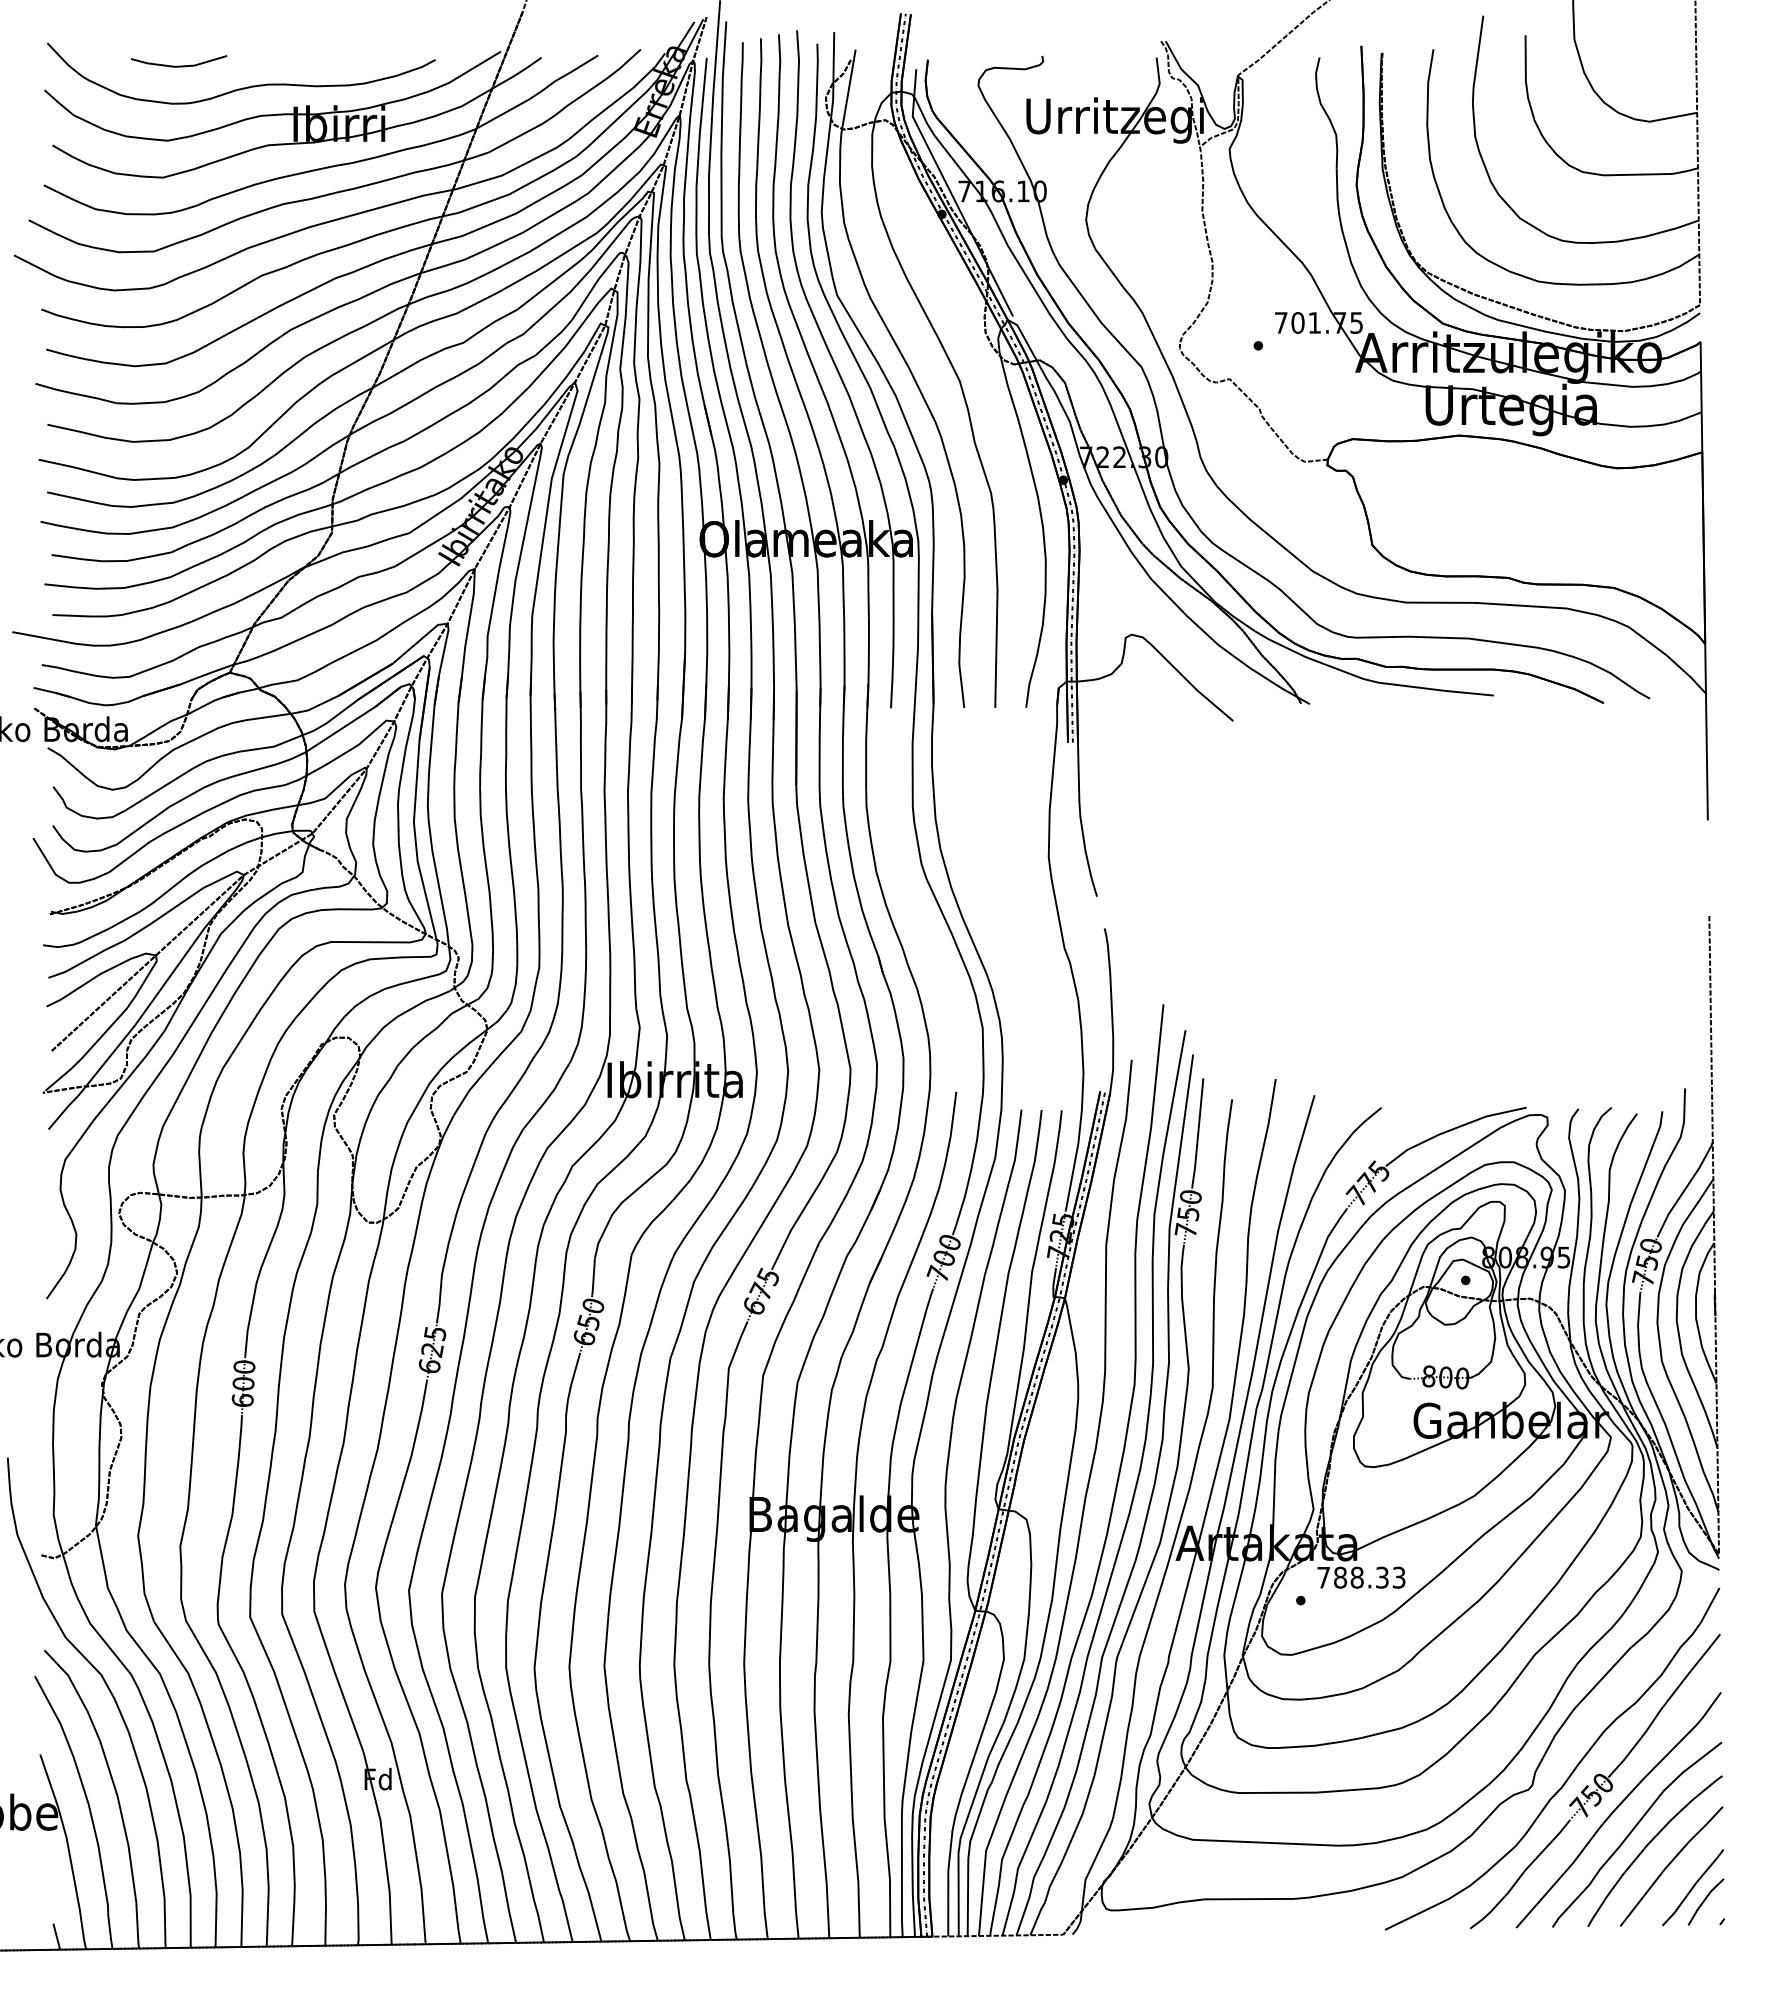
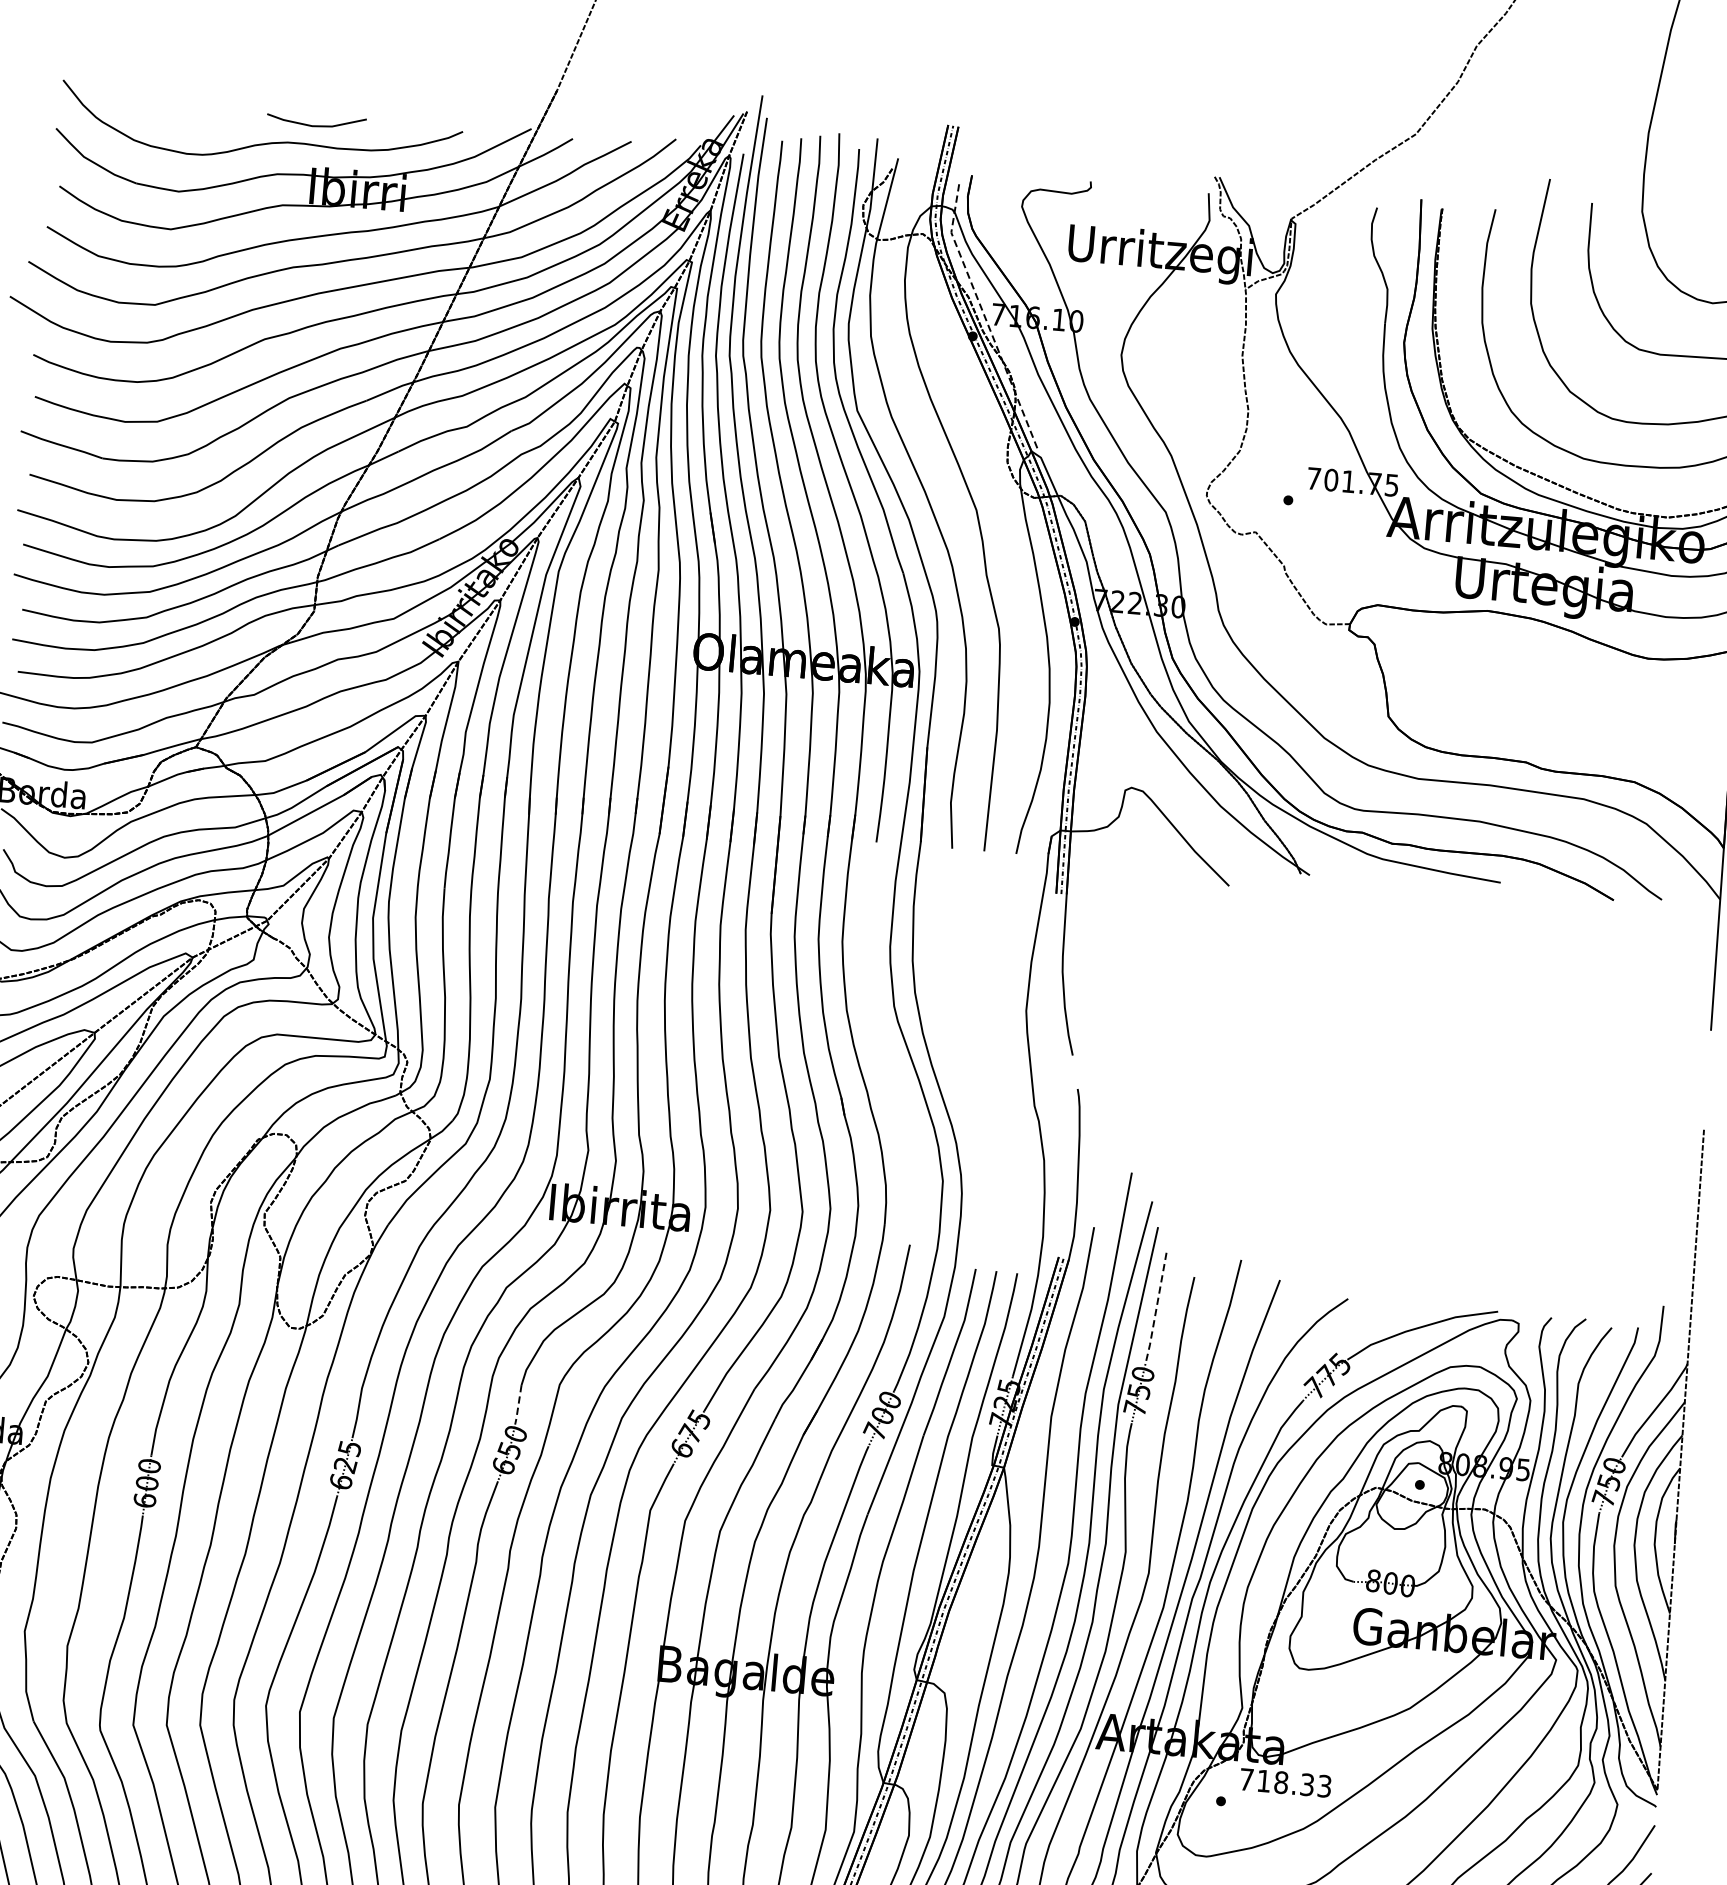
line: (179, 65) -> (316, 125), moved
line: (951, 194) -> (984, 316), solid -> dashed
line: (1198, 1133) -> (1156, 1309), solid -> dashed
line: (593, 1278) -> (518, 1405), solid -> dashed
text: (1340, 1577) -> (1264, 1780), 788.33 -> 718.33

